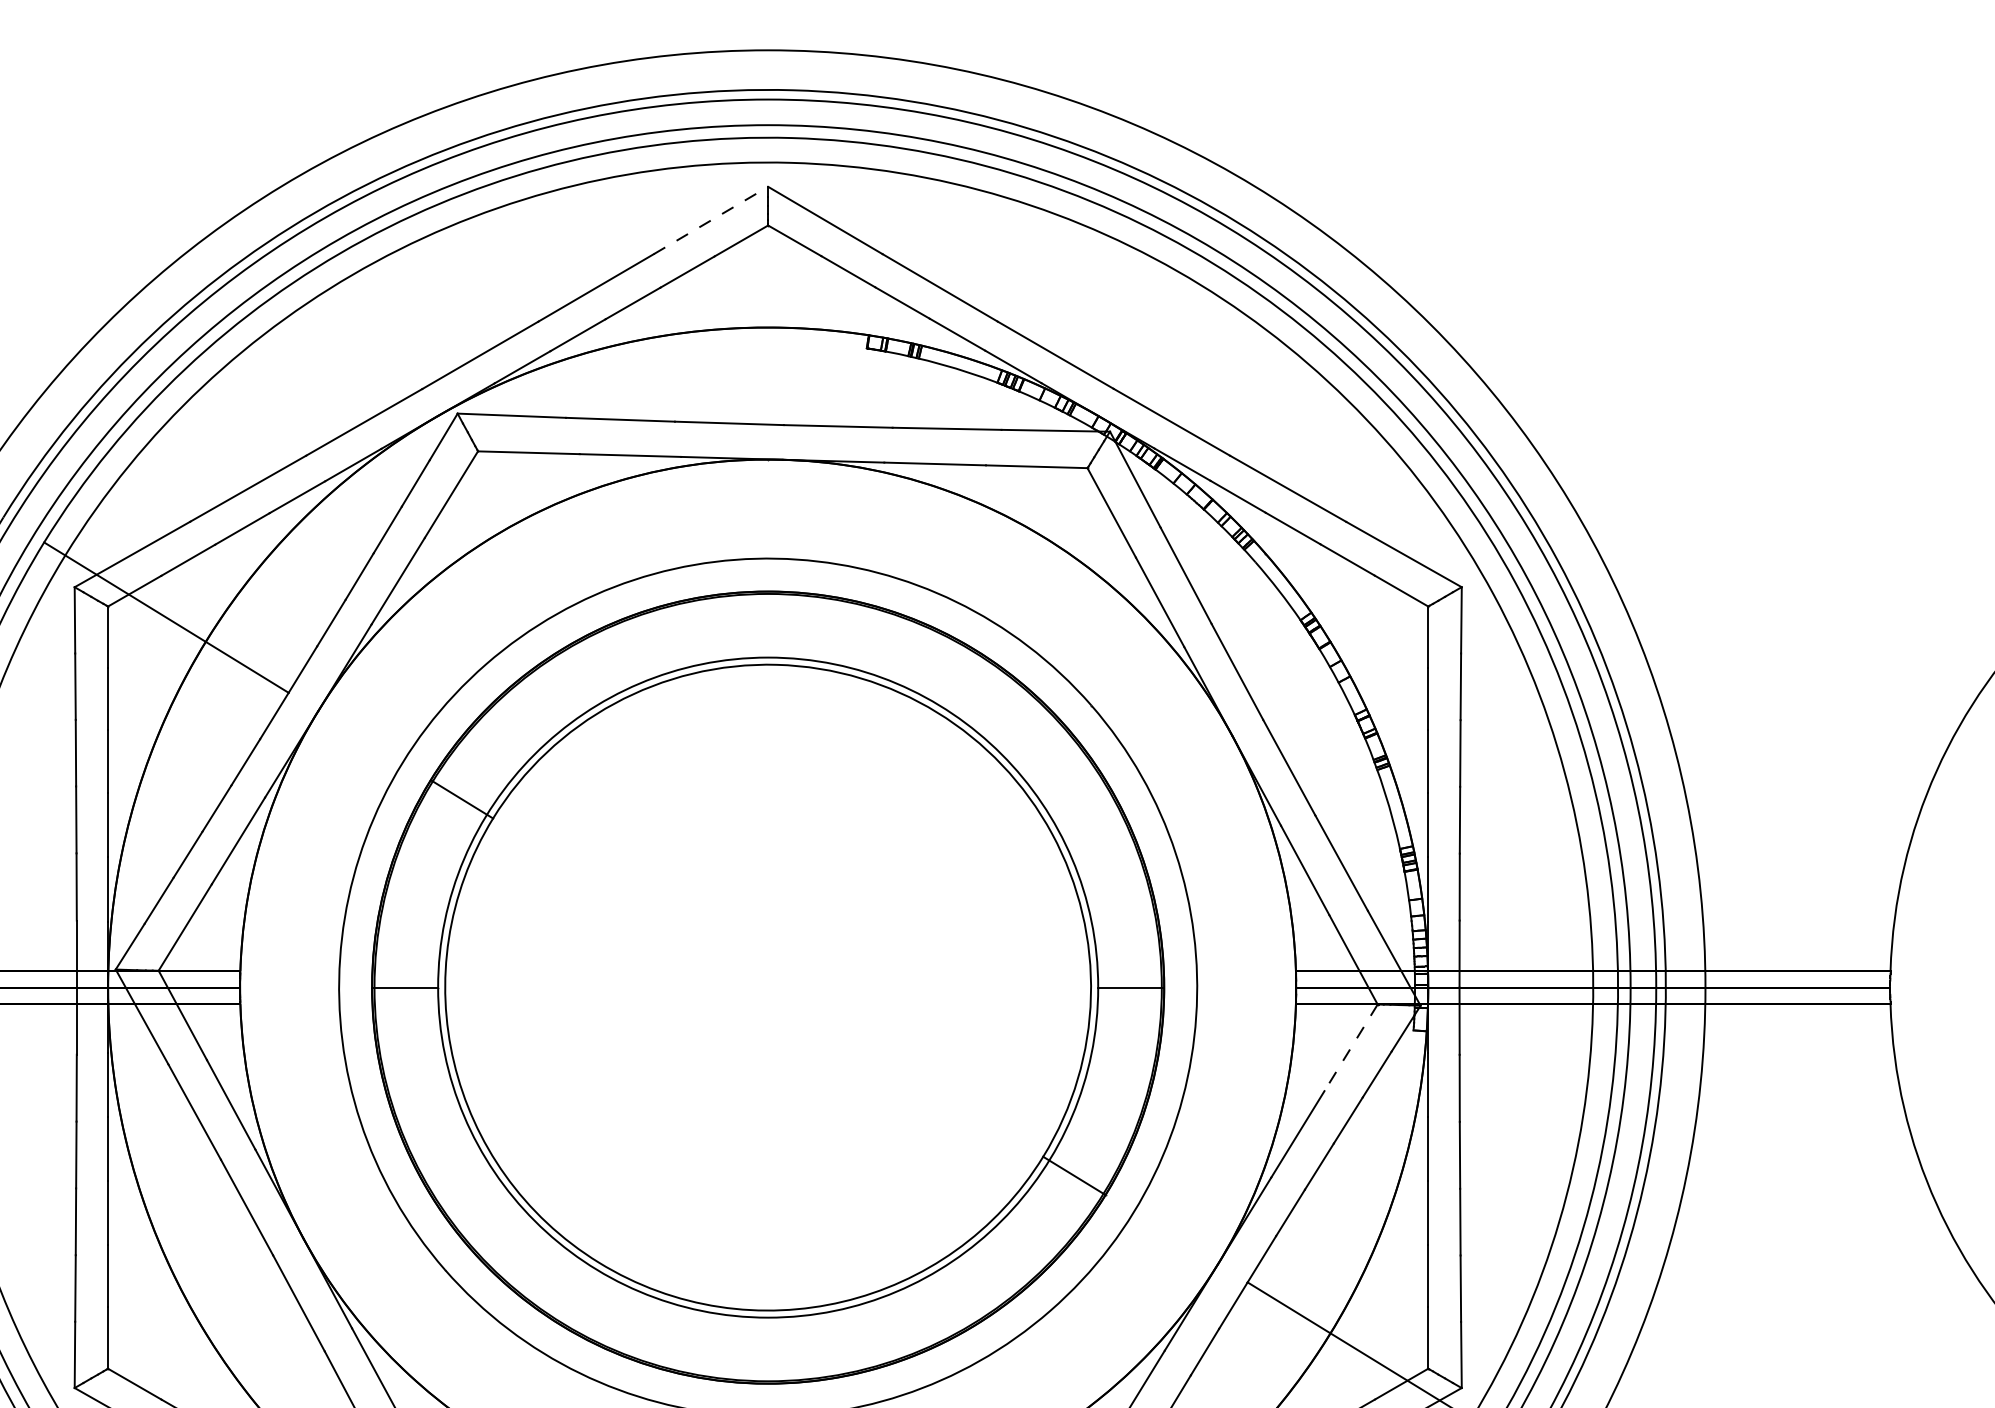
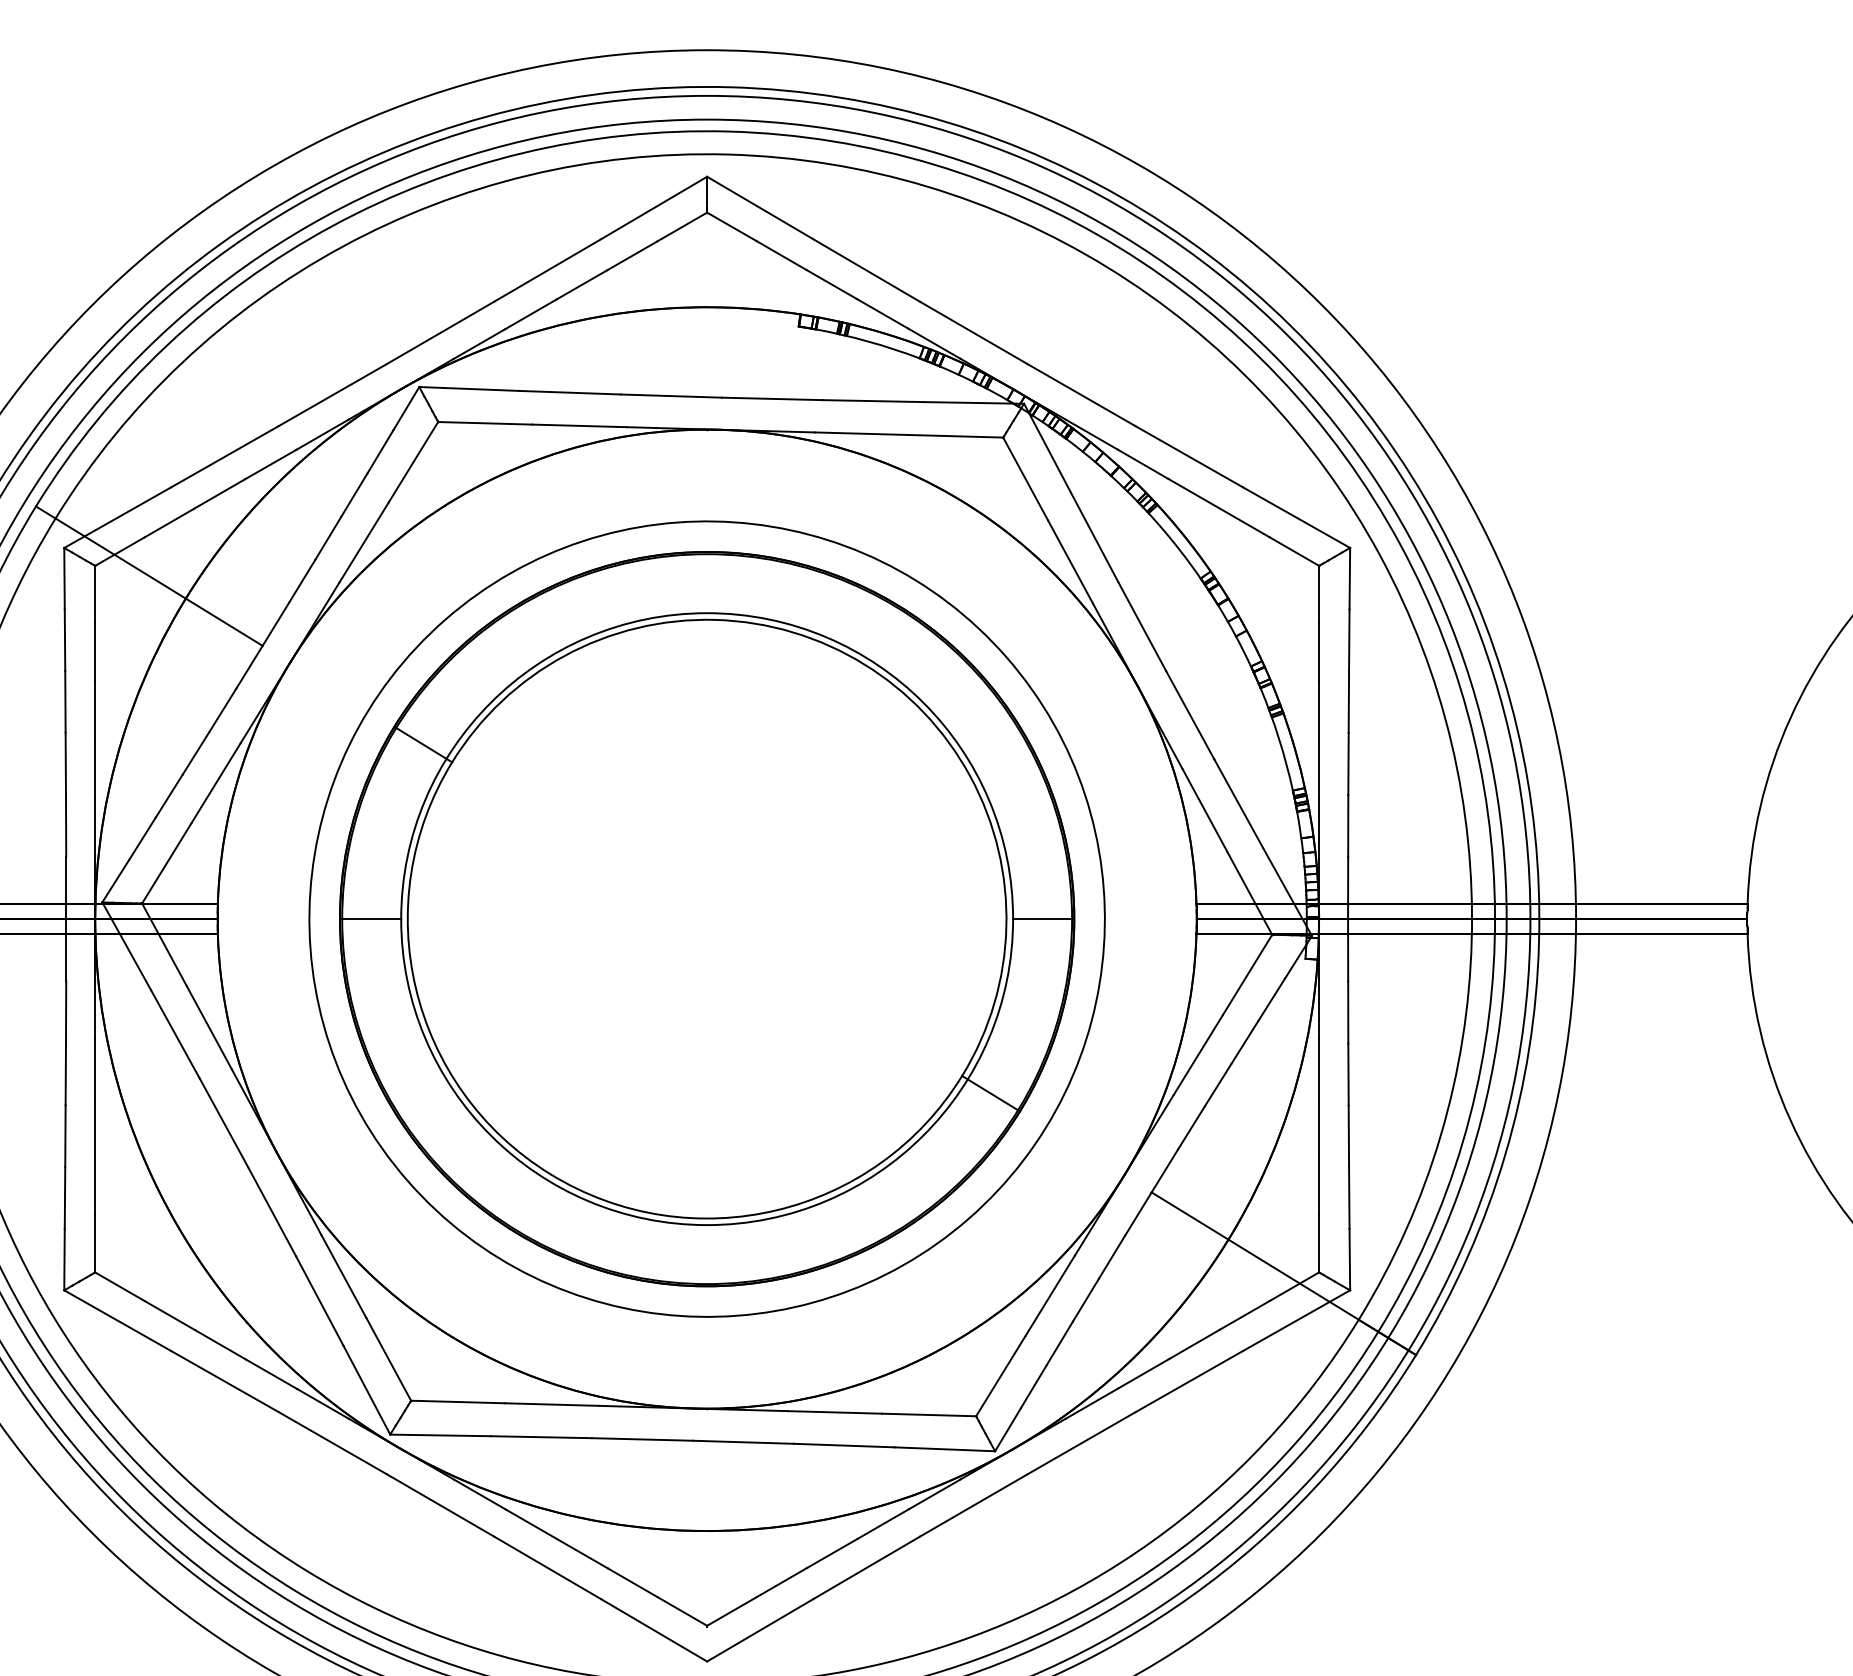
line: (711, 219) -> (654, 207), dashed -> solid
line: (1351, 1048) -> (1247, 975), dashed -> solid

